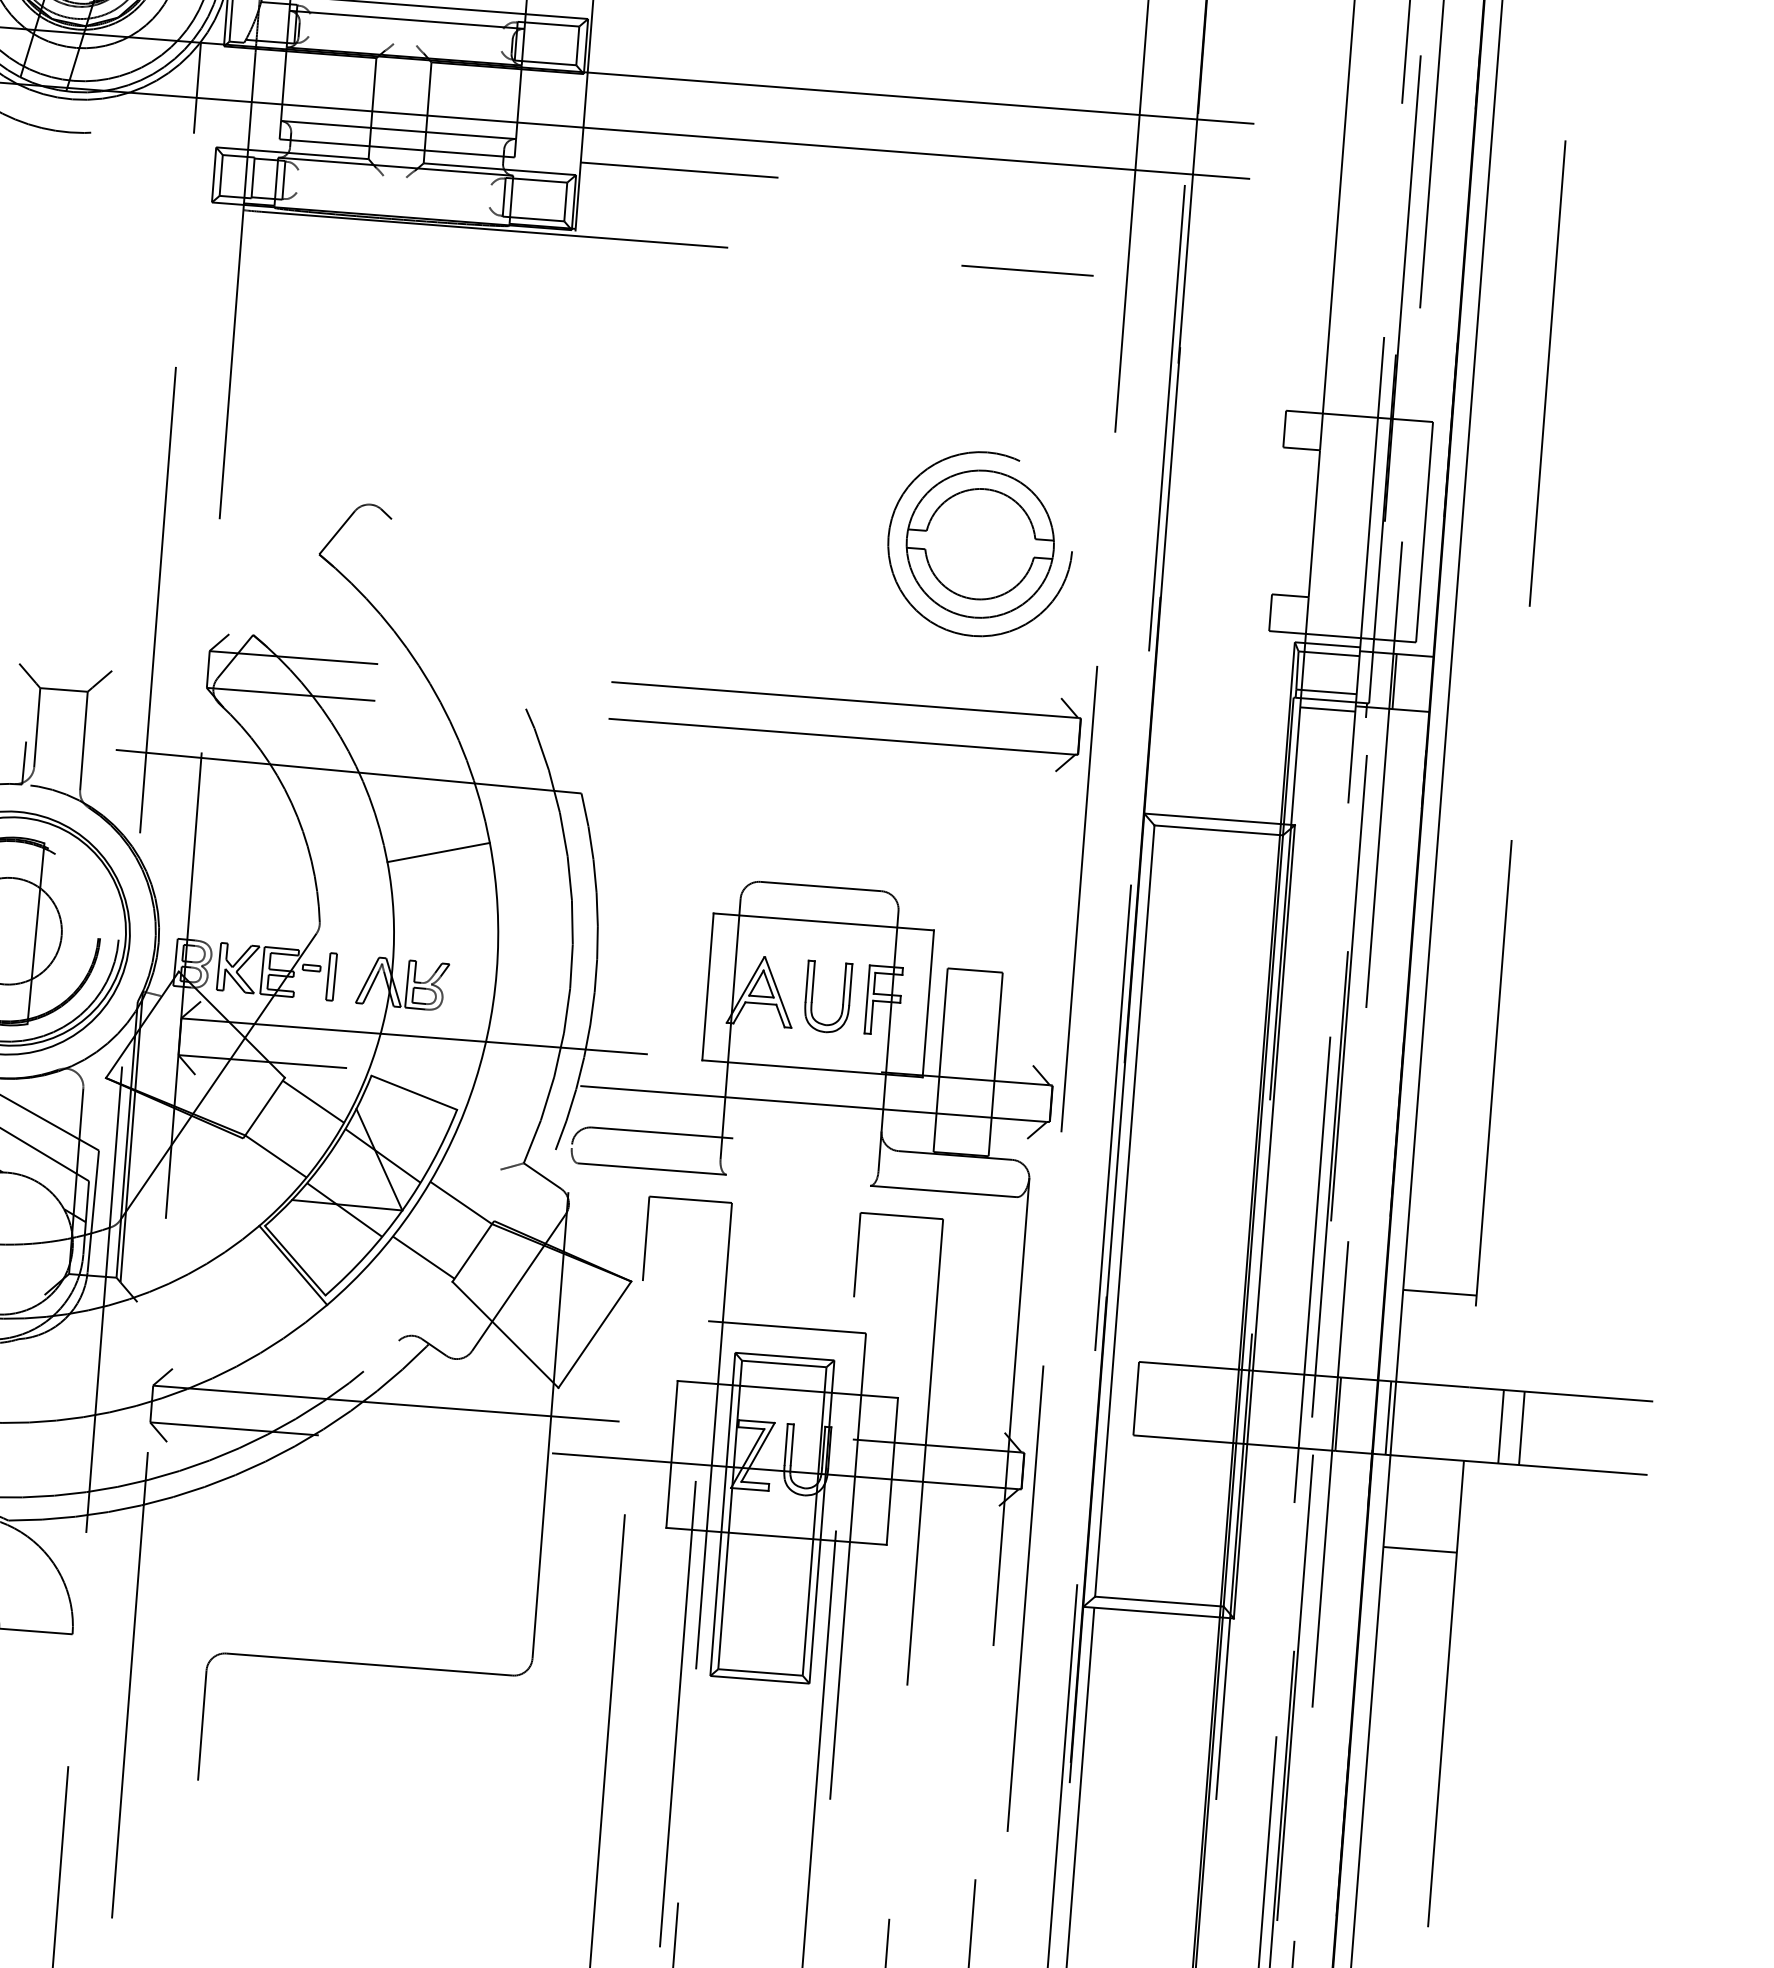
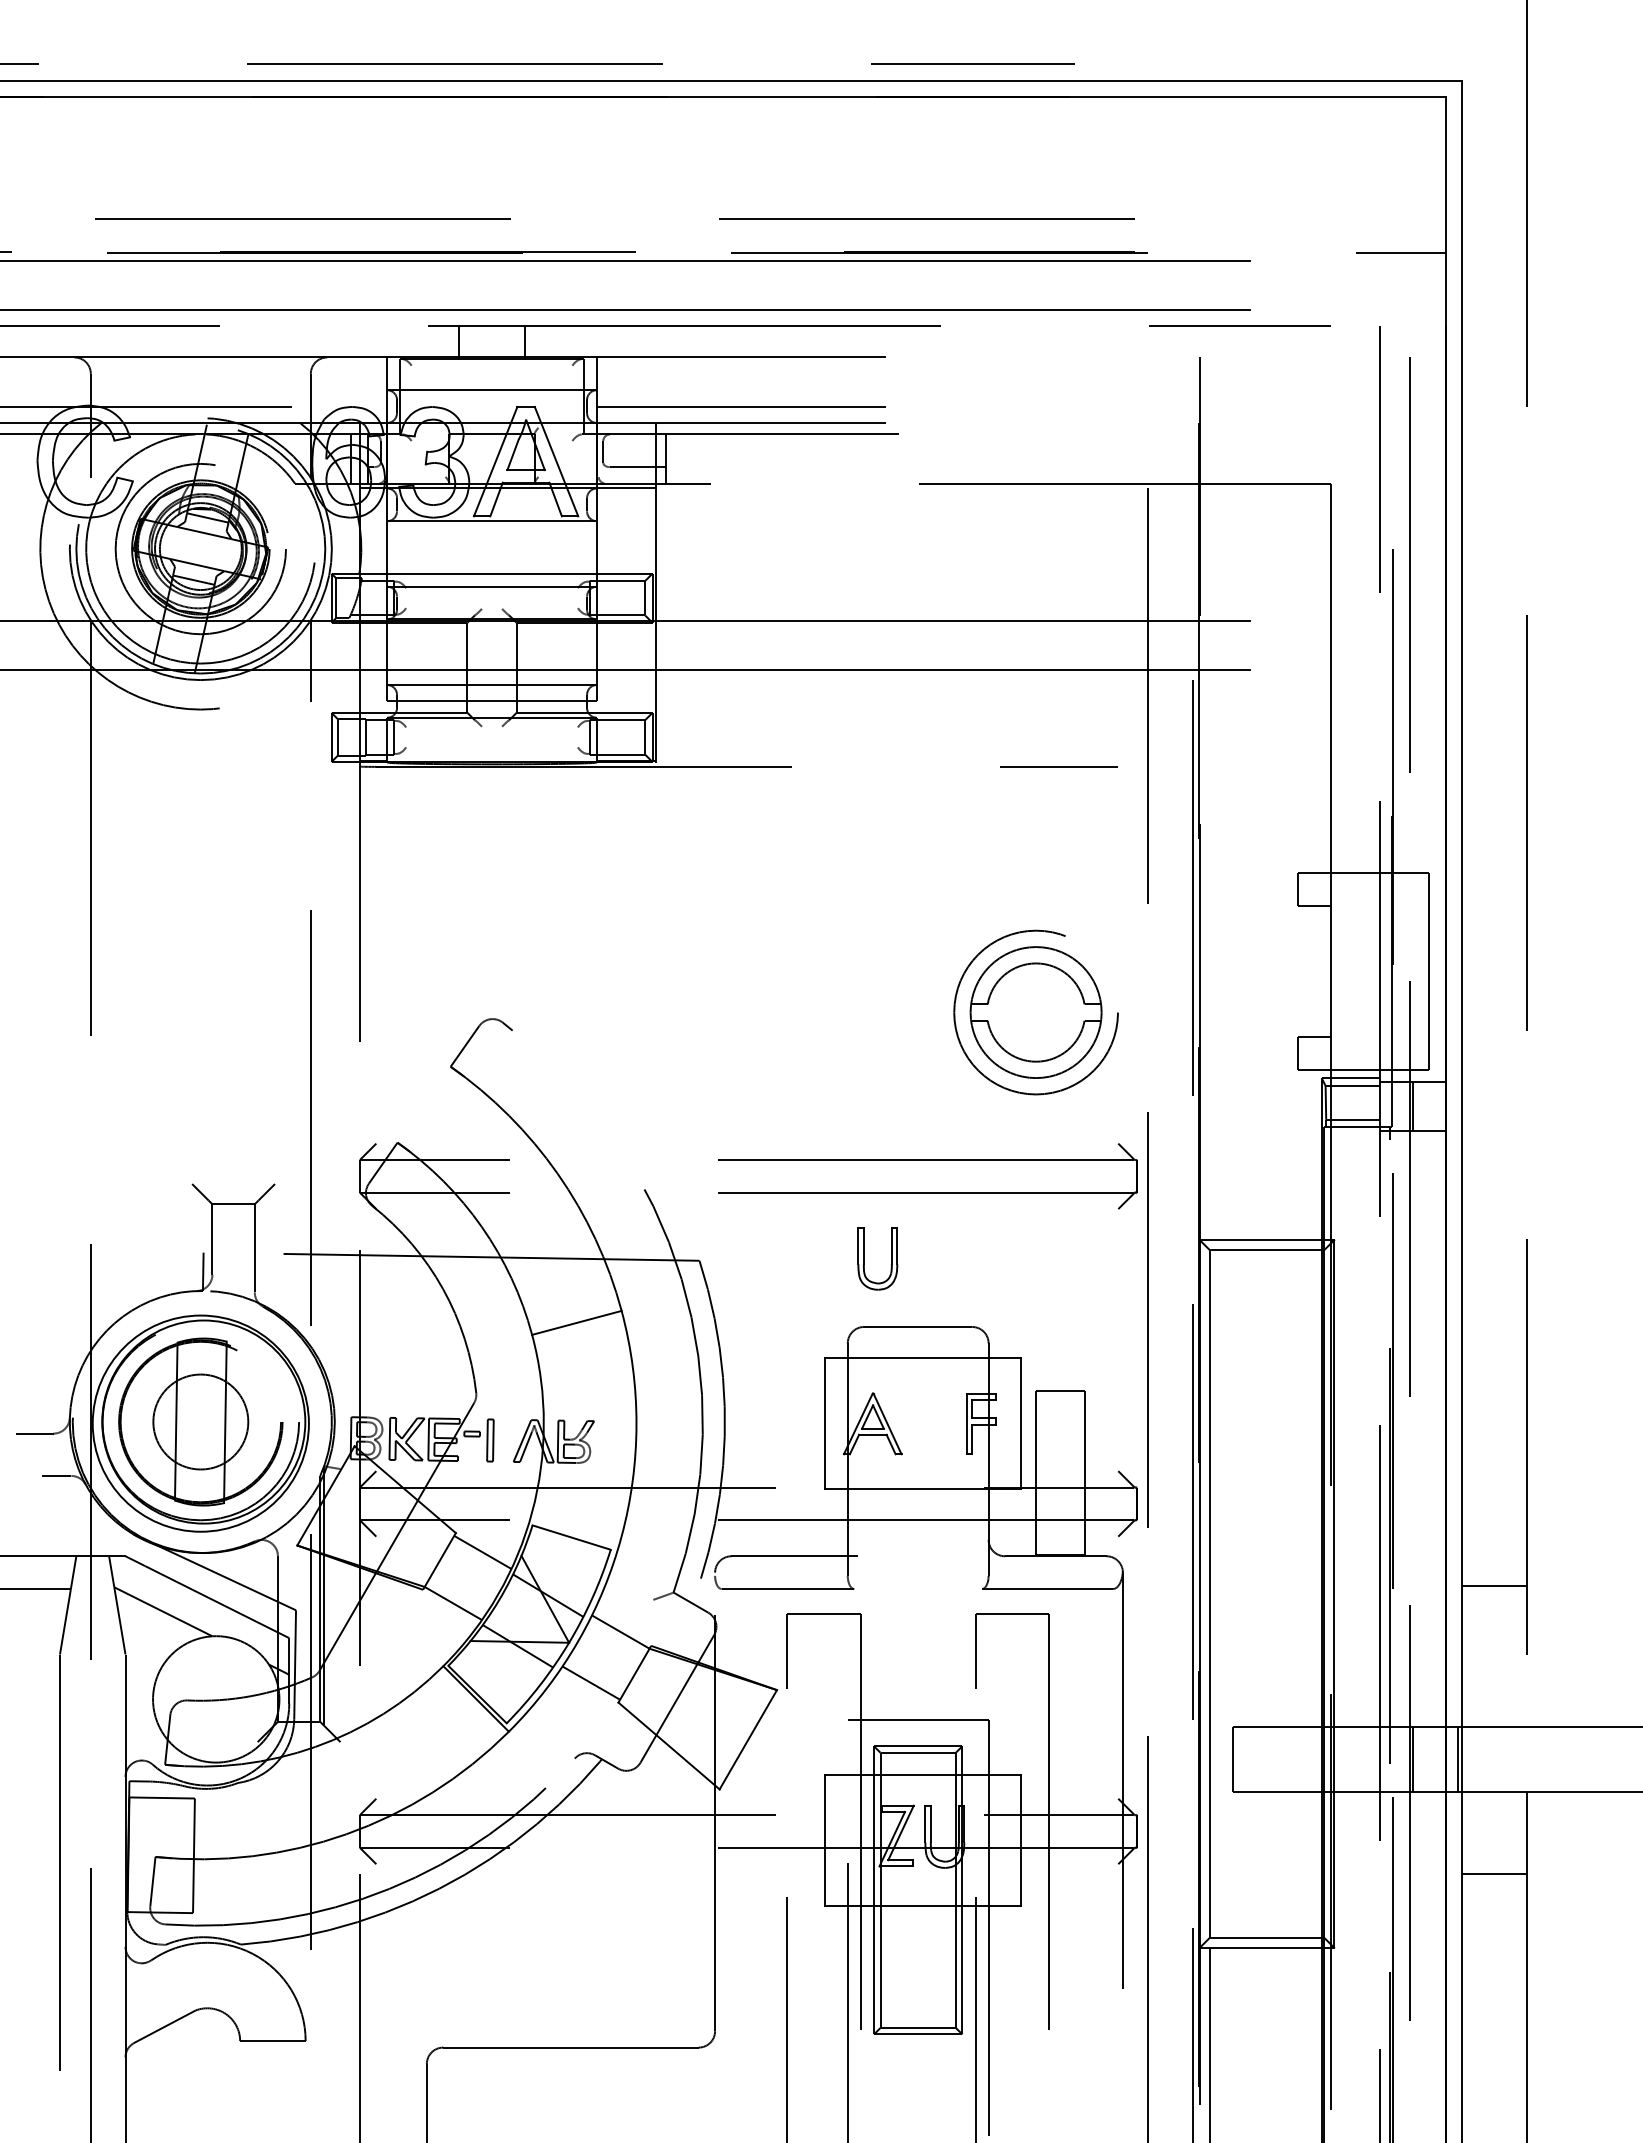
line: (679, 170) -> (743, 701), removed
line: (1327, 709) -> (1355, 1135), removed
part: (812, 995) -> (864, 1258), moved
line: (1439, 1292) -> (1494, 1585), moved
line: (1501, 1426) -> (1558, 1759), removed
line: (1521, 1428) -> (1576, 1759), removed

